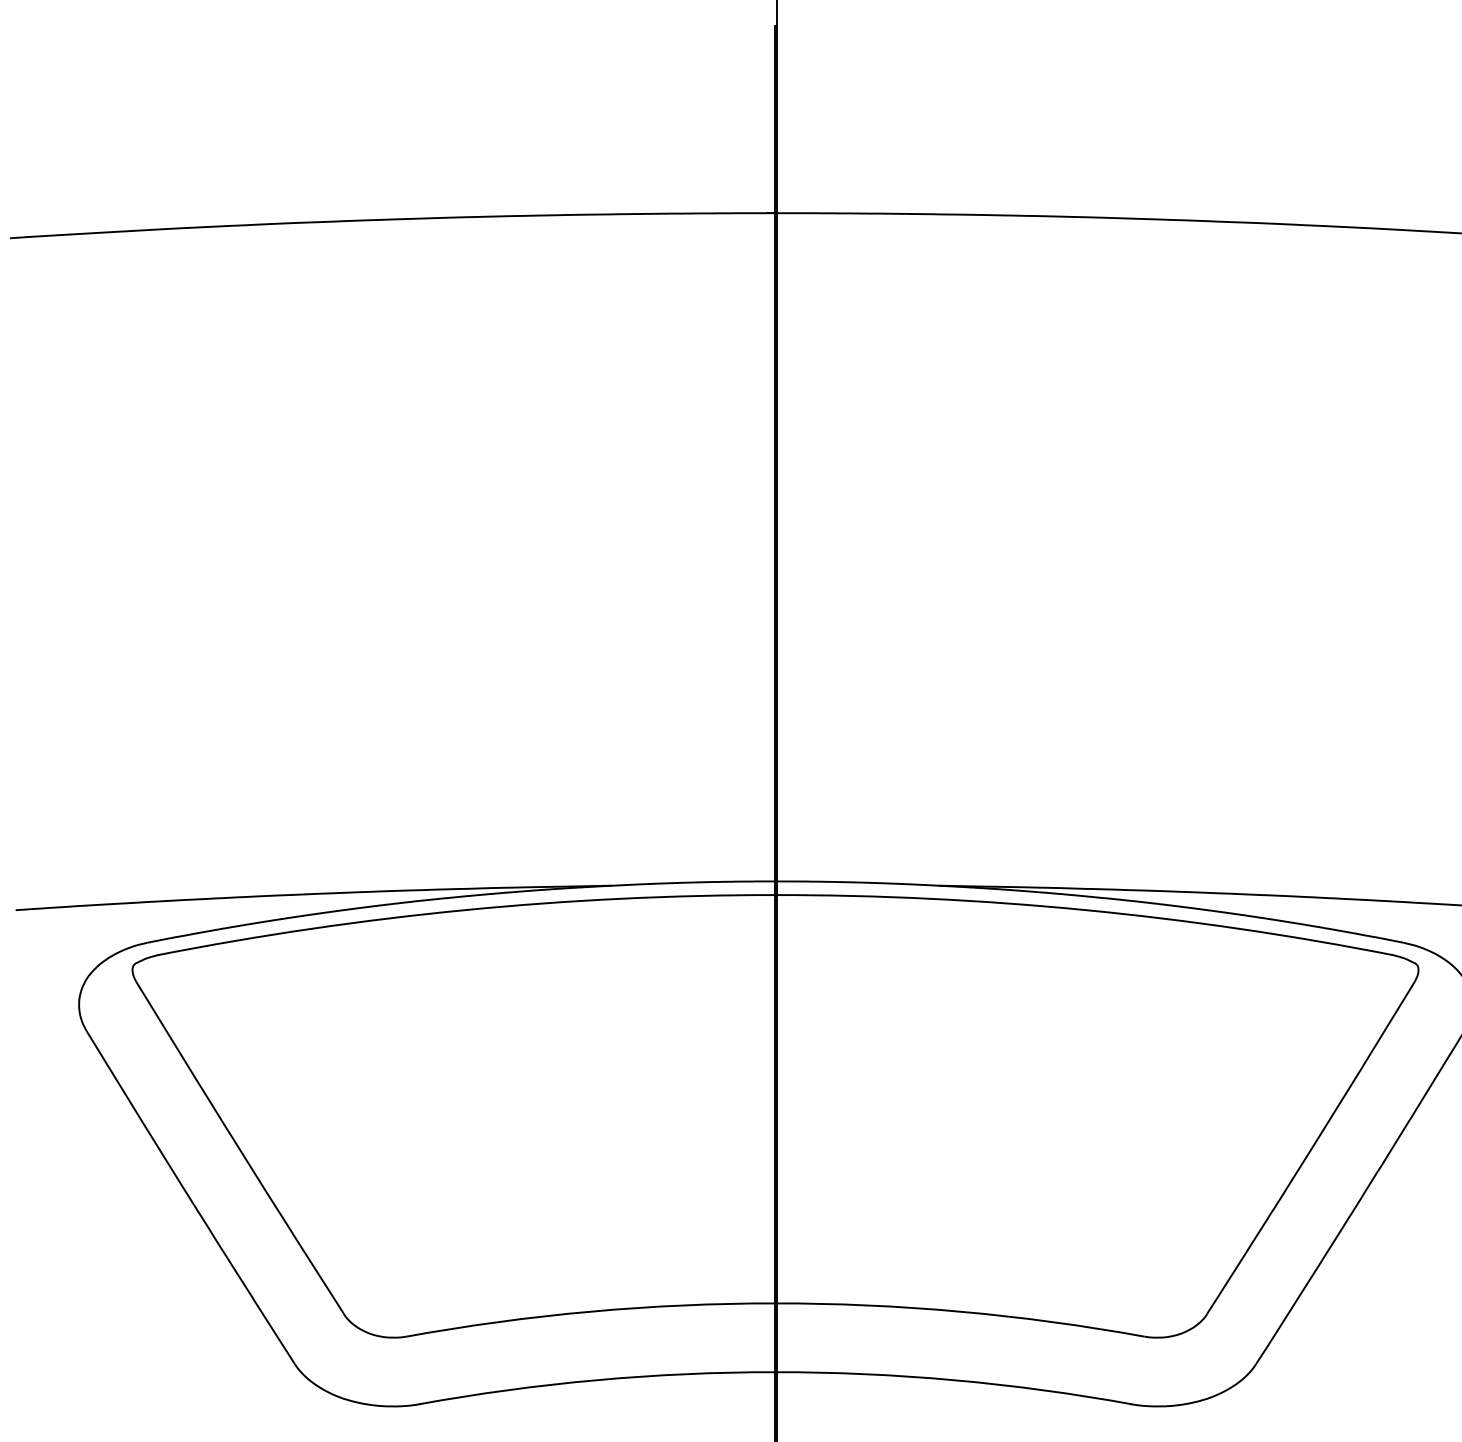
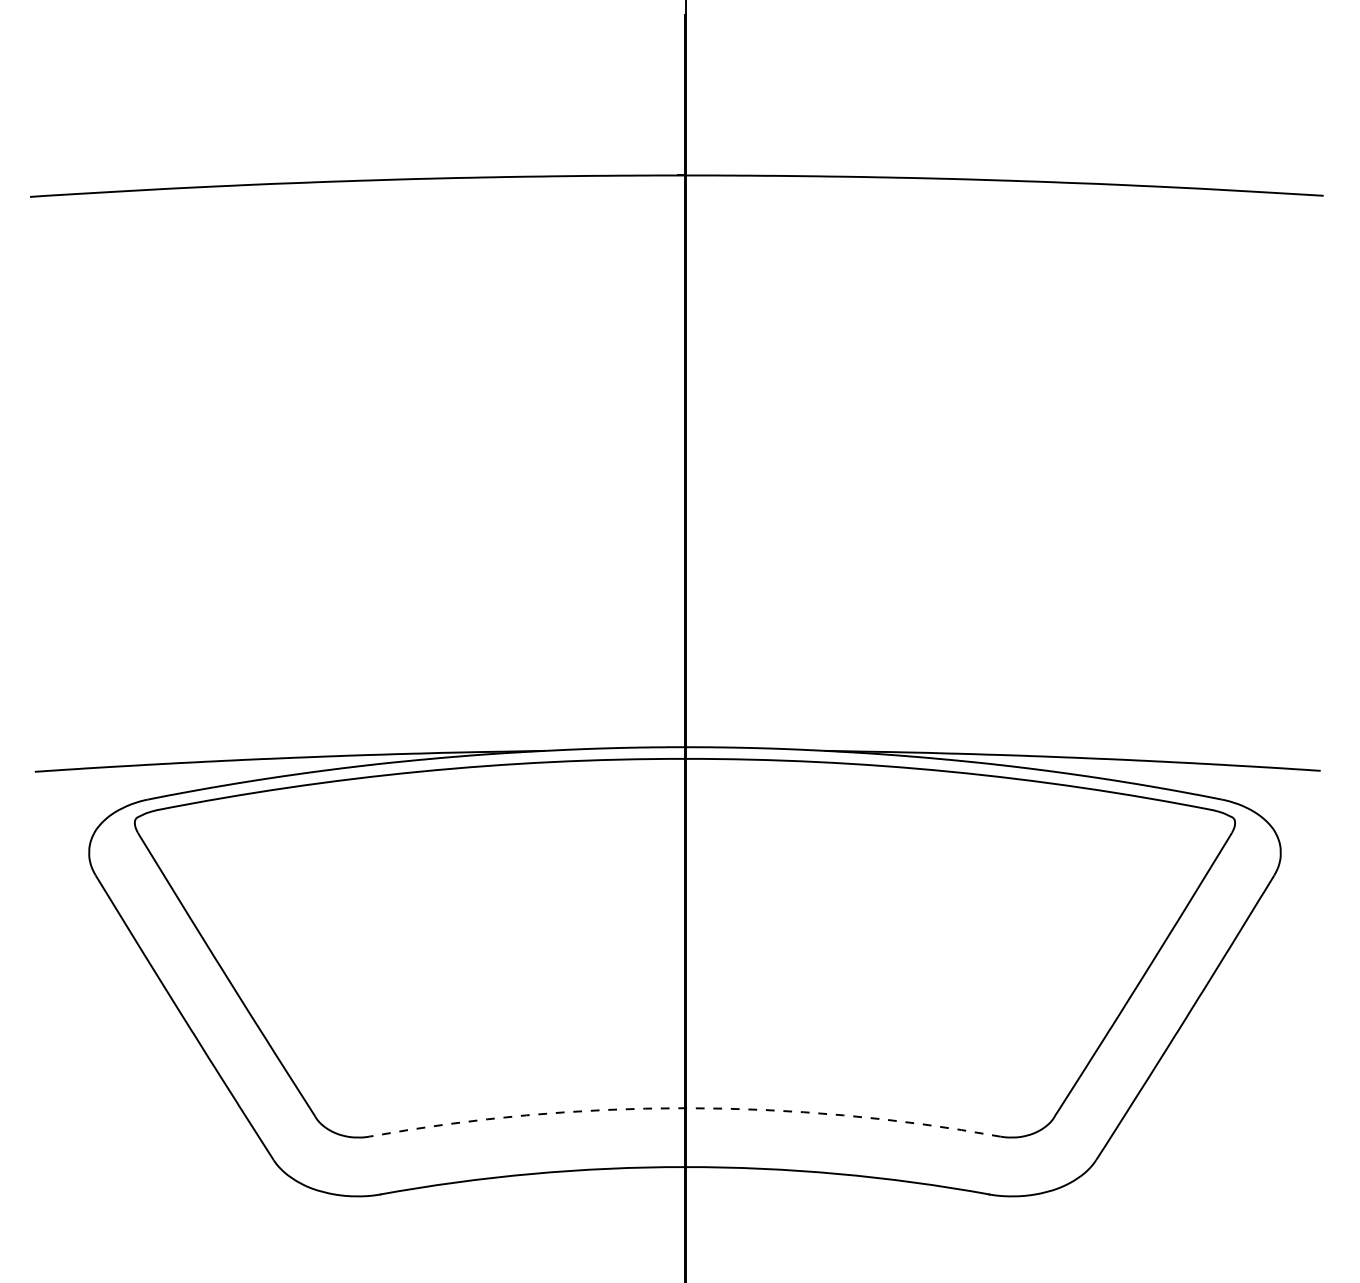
arc: (774, 1303) -> (684, 1108), solid -> dashed

